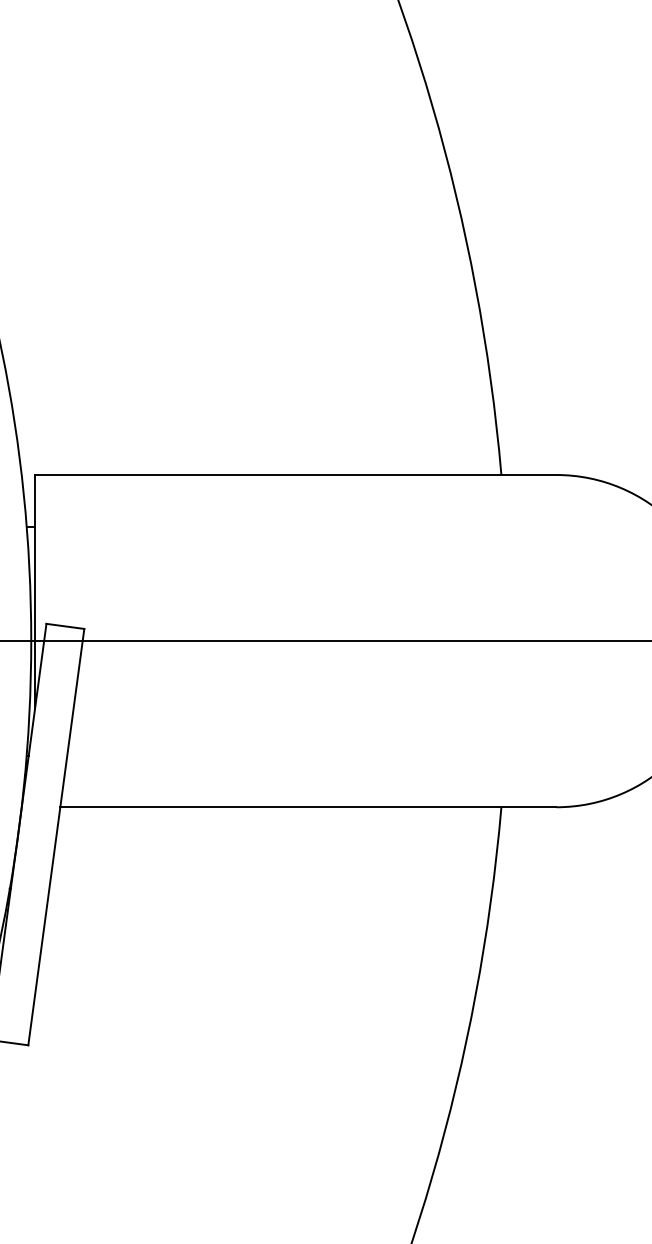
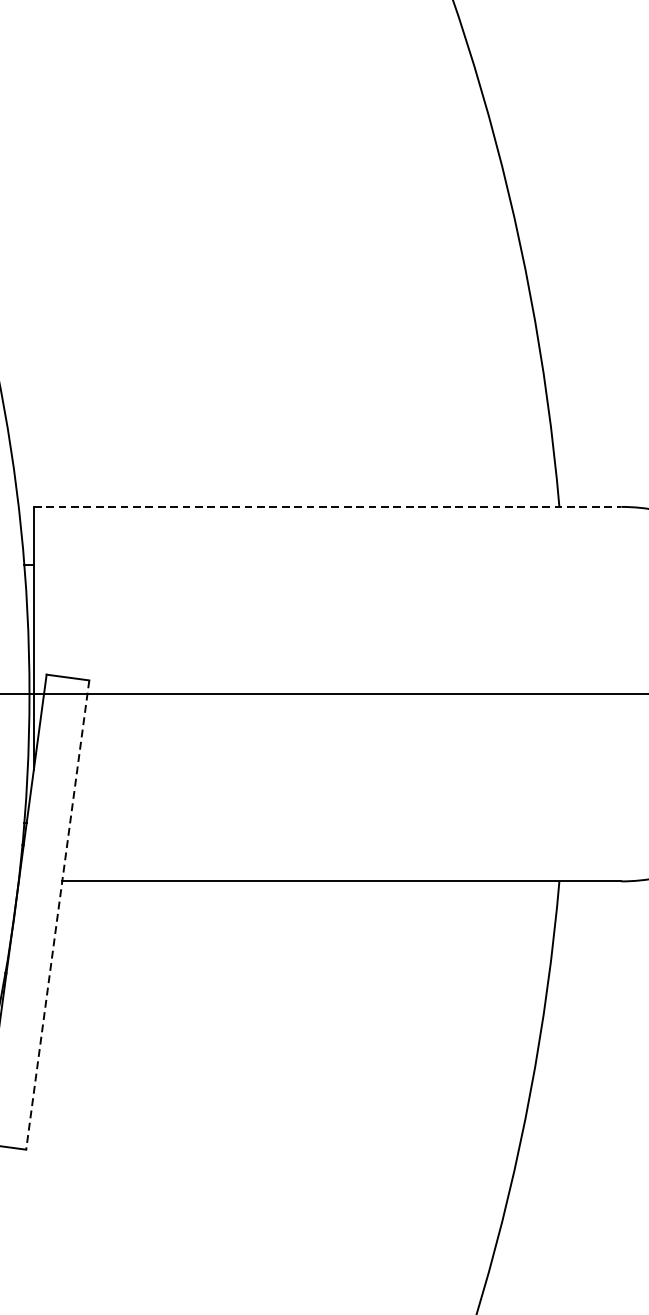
line: (295, 475) -> (327, 507), solid -> dashed
line: (56, 837) -> (57, 915), solid -> dashed

